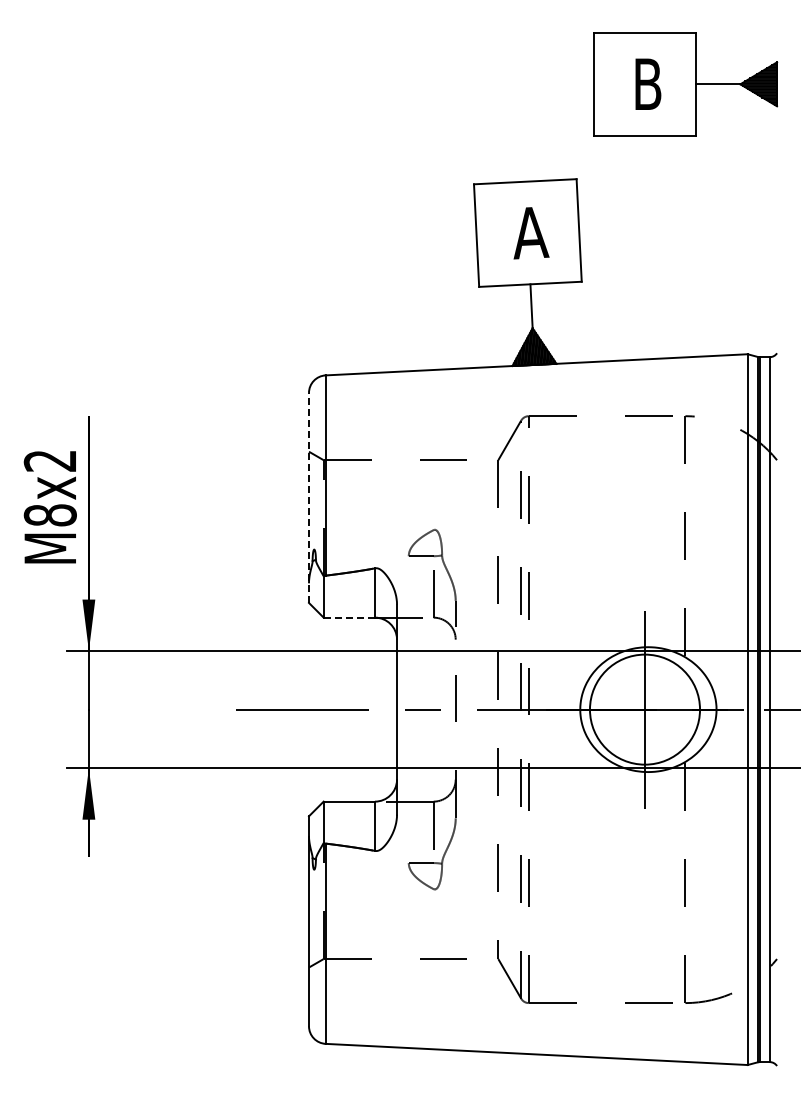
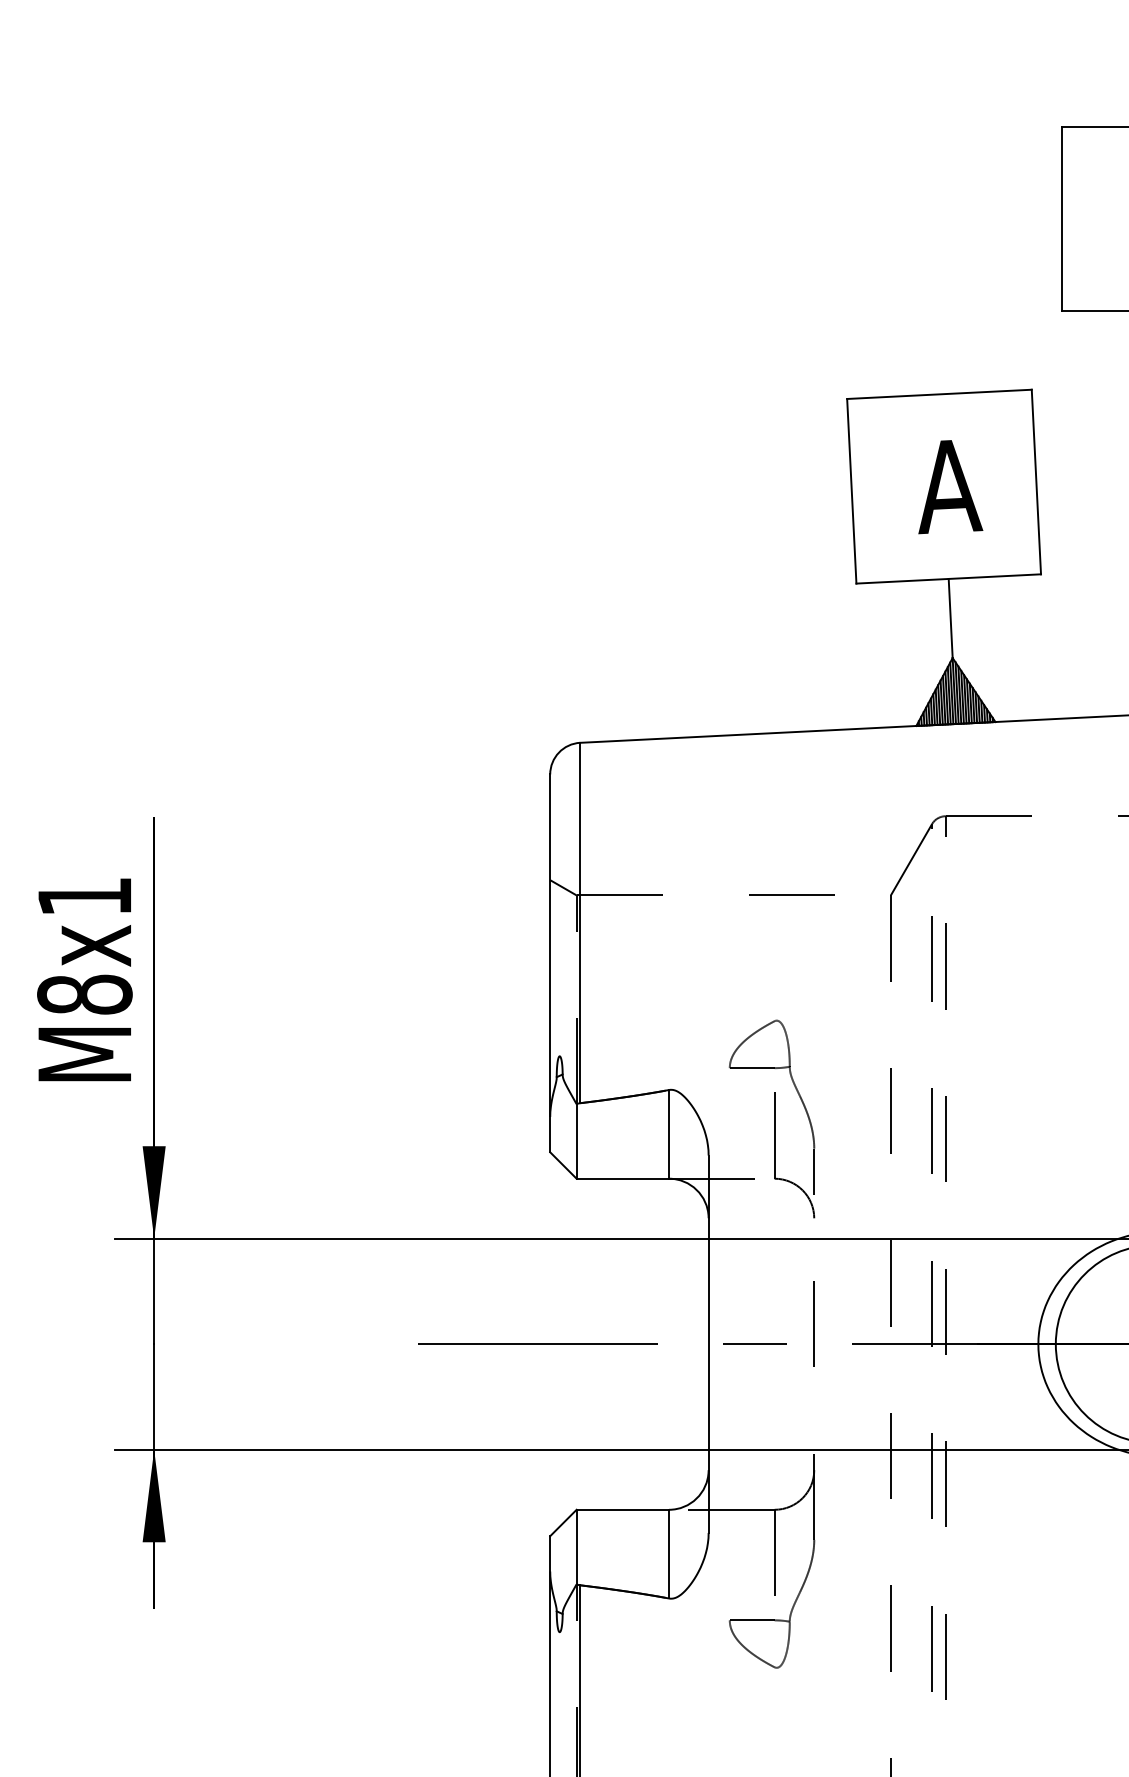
text: (49, 460) -> (83, 895), M8x2 -> M8x1
line: (308, 497) -> (549, 962), dashed -> solid
line: (349, 617) -> (623, 1178), dashed -> solid

